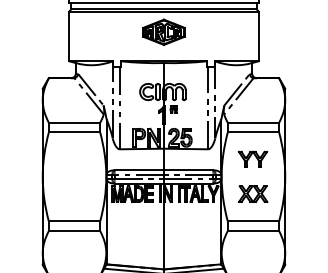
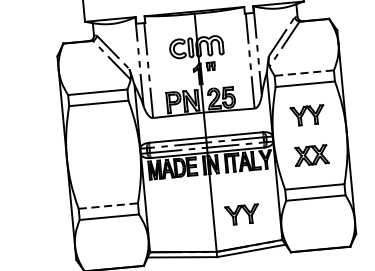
line: (253, 122) -> (304, 72), solid -> dashed
line: (74, 221) -> (108, 206), solid -> dashed
part: (188, 238) -> (241, 213), added

